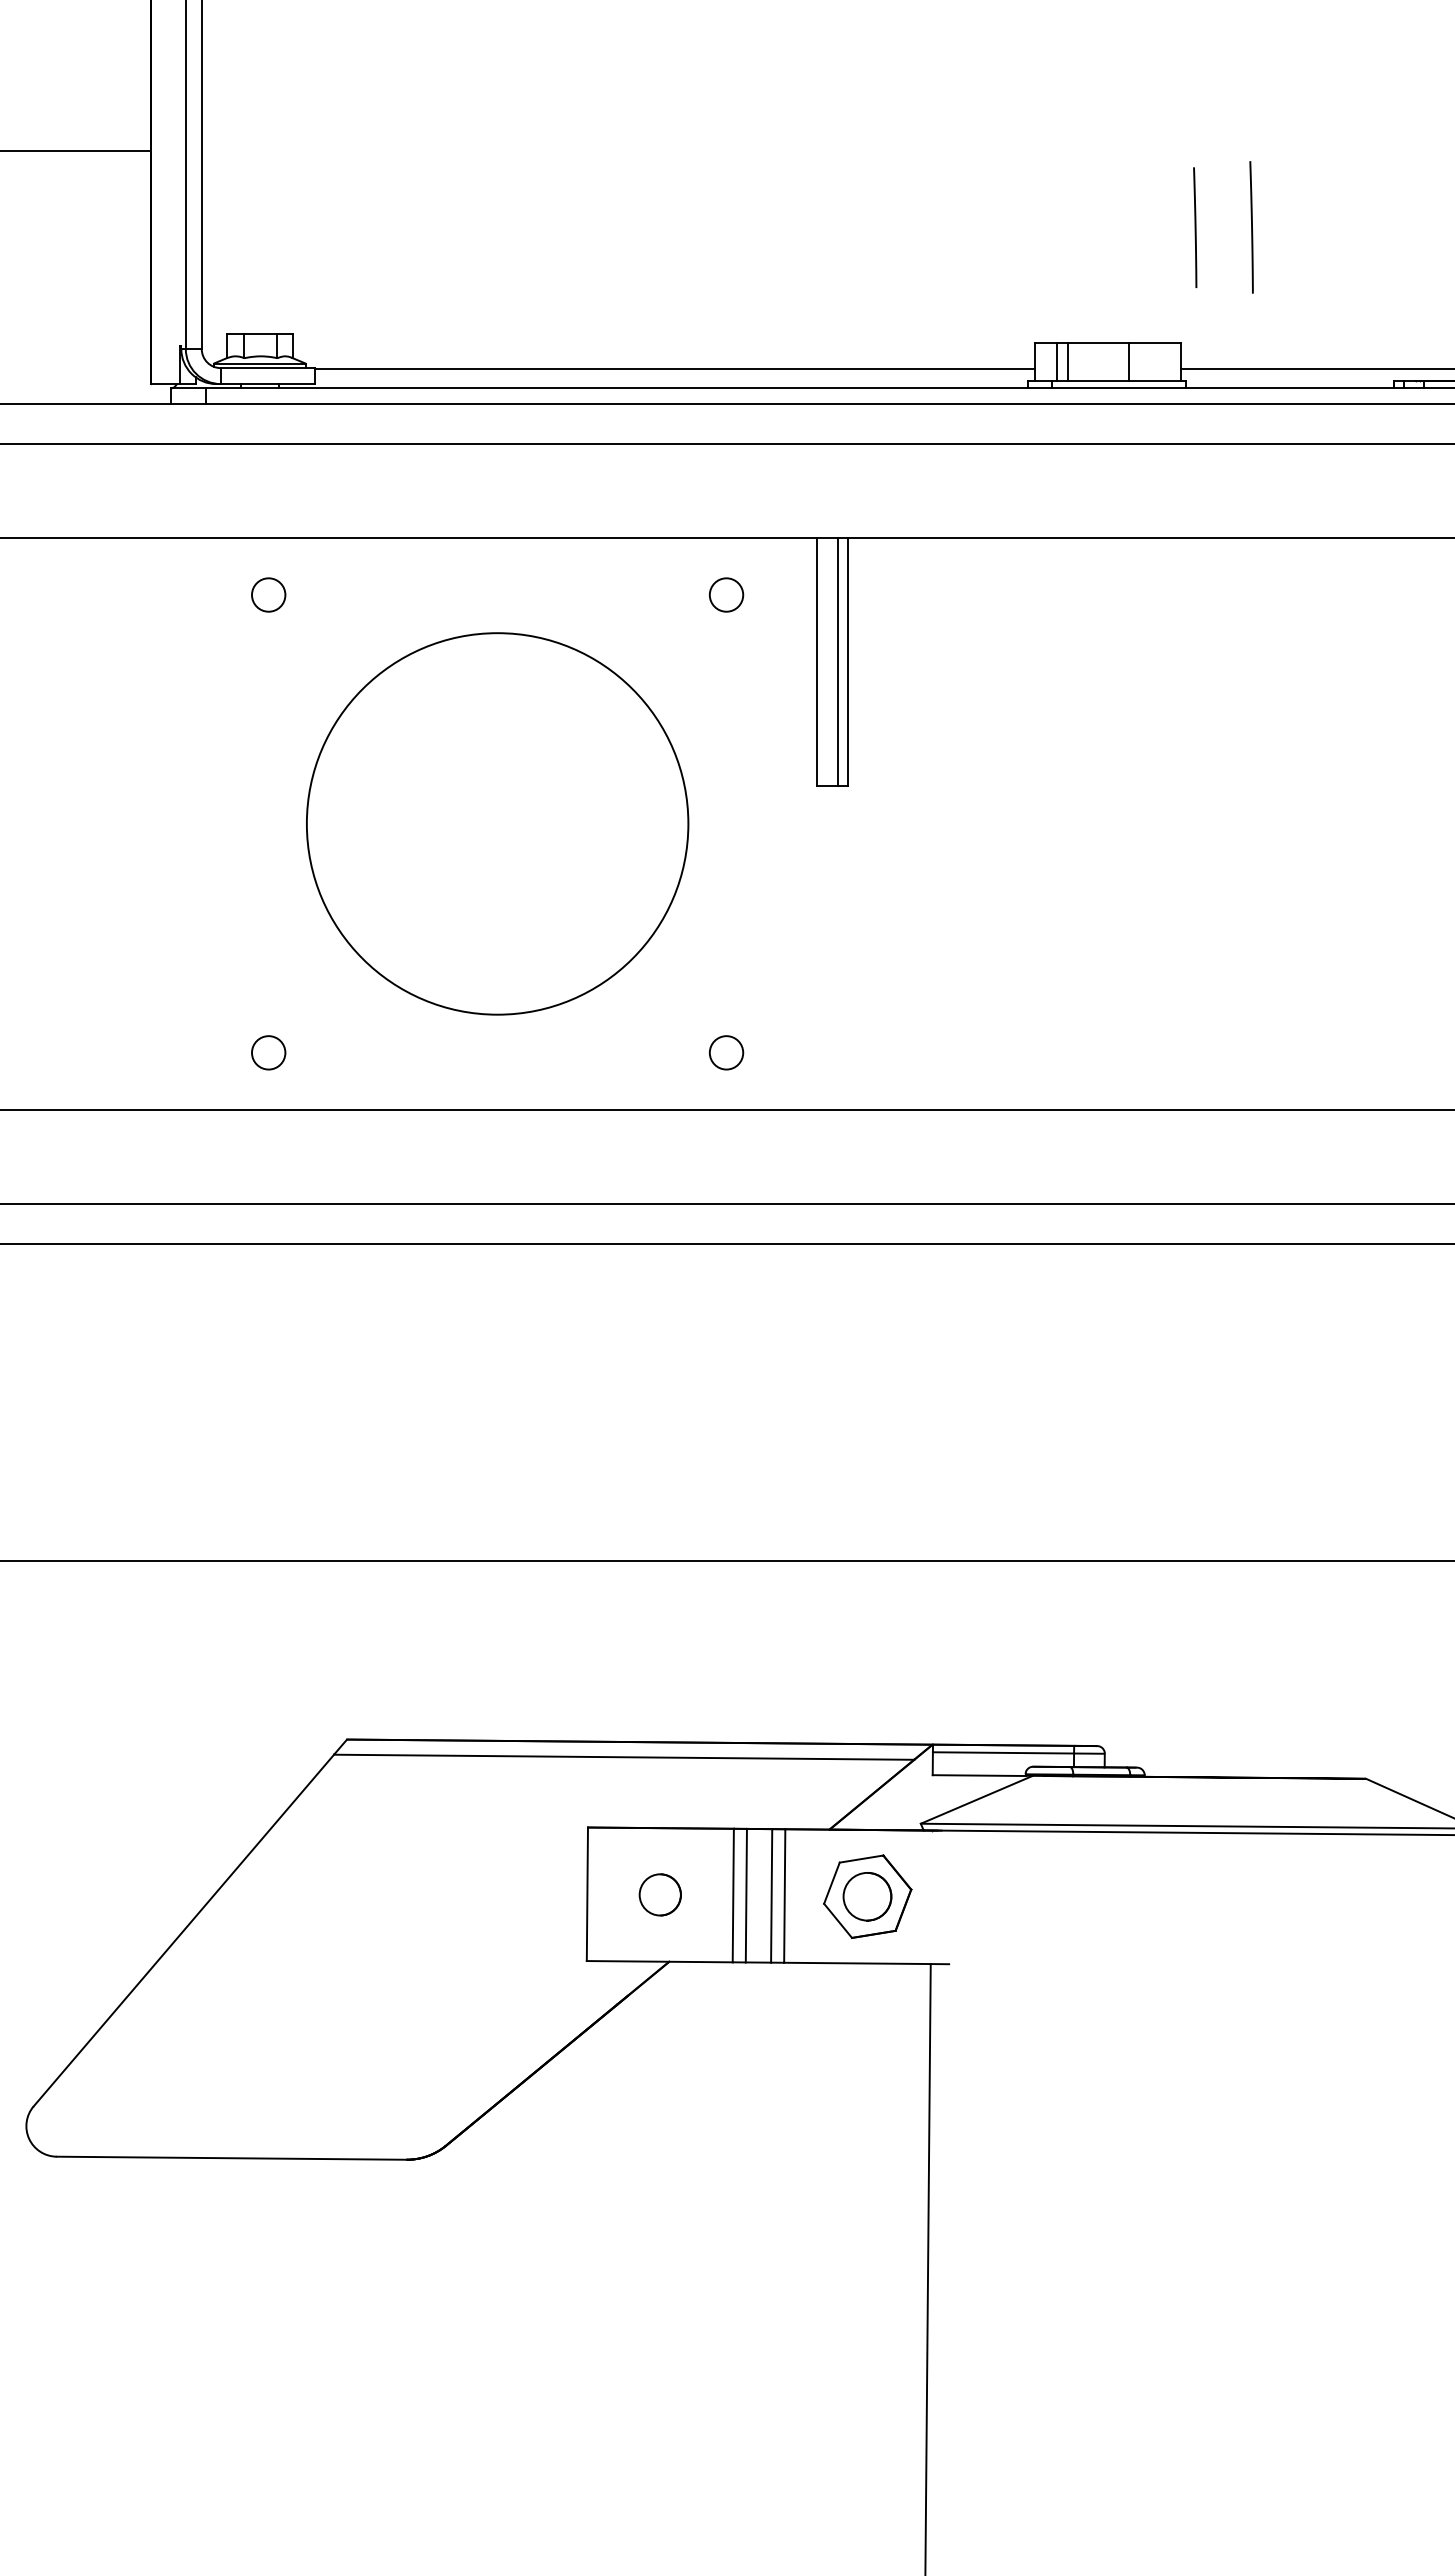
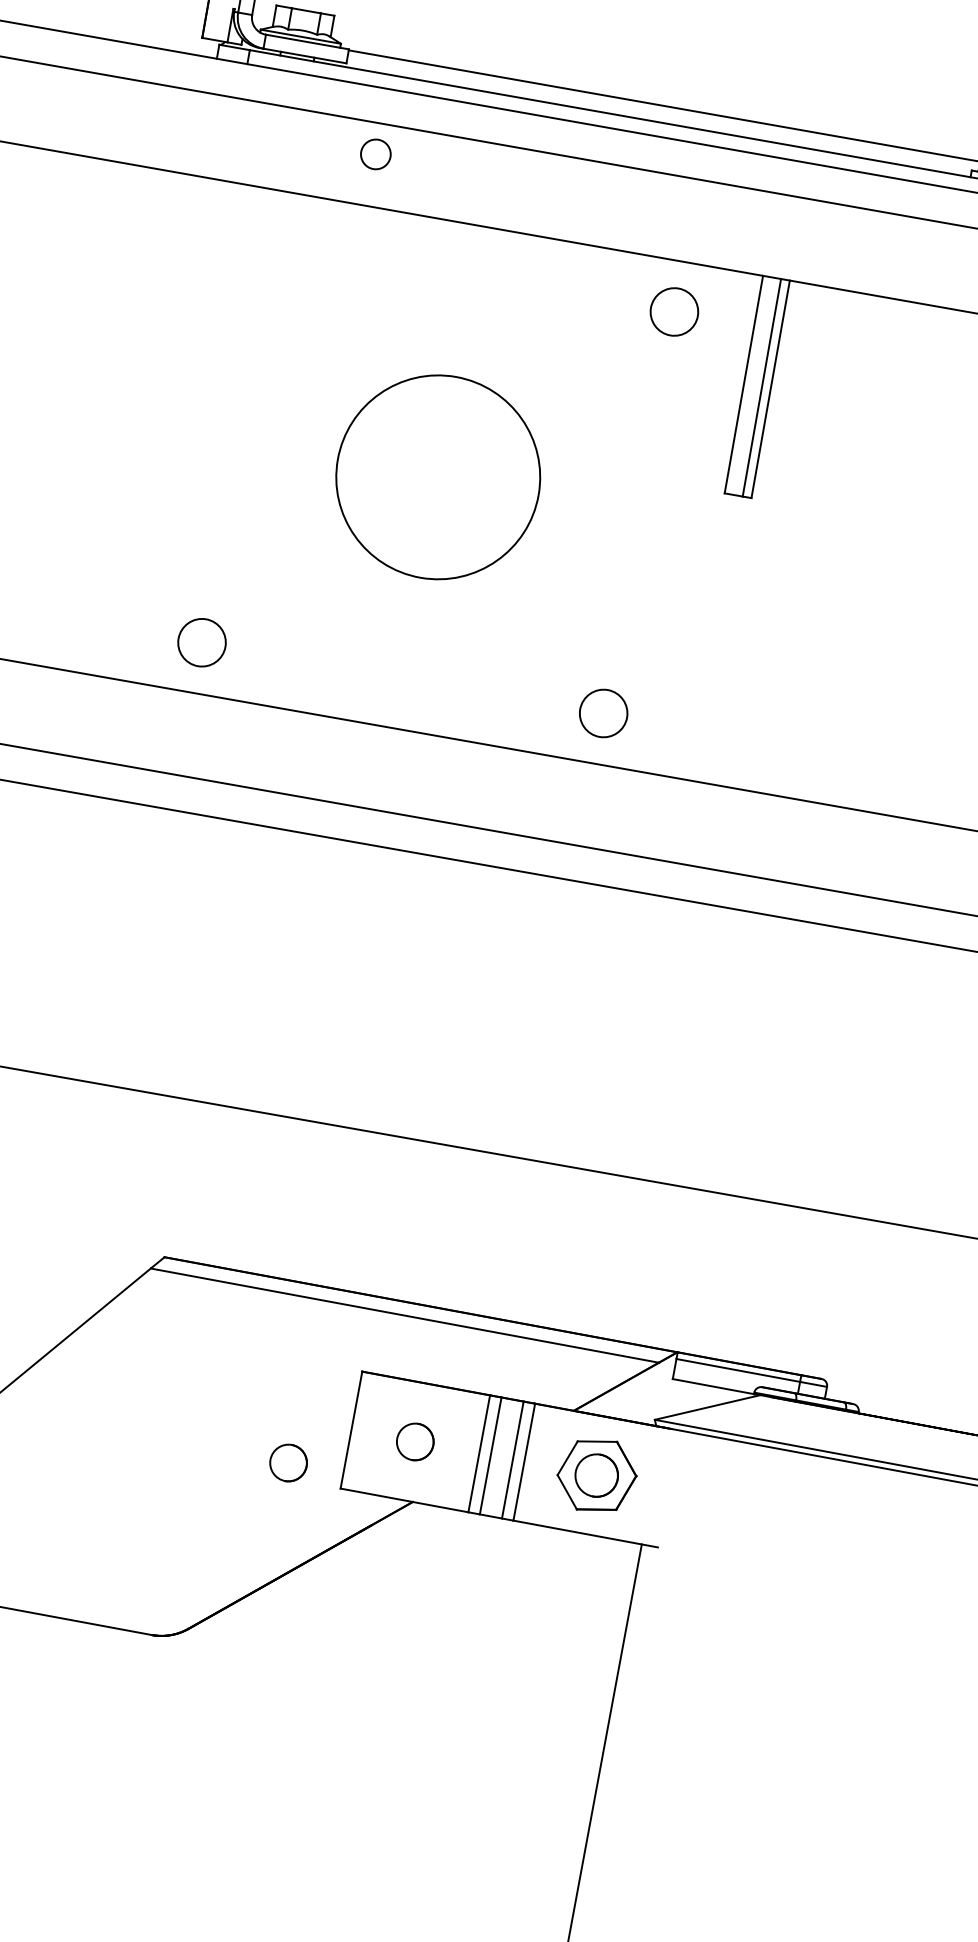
circle: (268, 594) -> (375, 153), moved
circle: (726, 594) -> (674, 311), size x1.6
circle: (497, 823) -> (438, 476), size x0.6
circle: (268, 1052) -> (201, 642), size x1.6
circle: (726, 1052) -> (603, 713), size x1.6
circle: (523, 1942) -> (287, 1462), added

